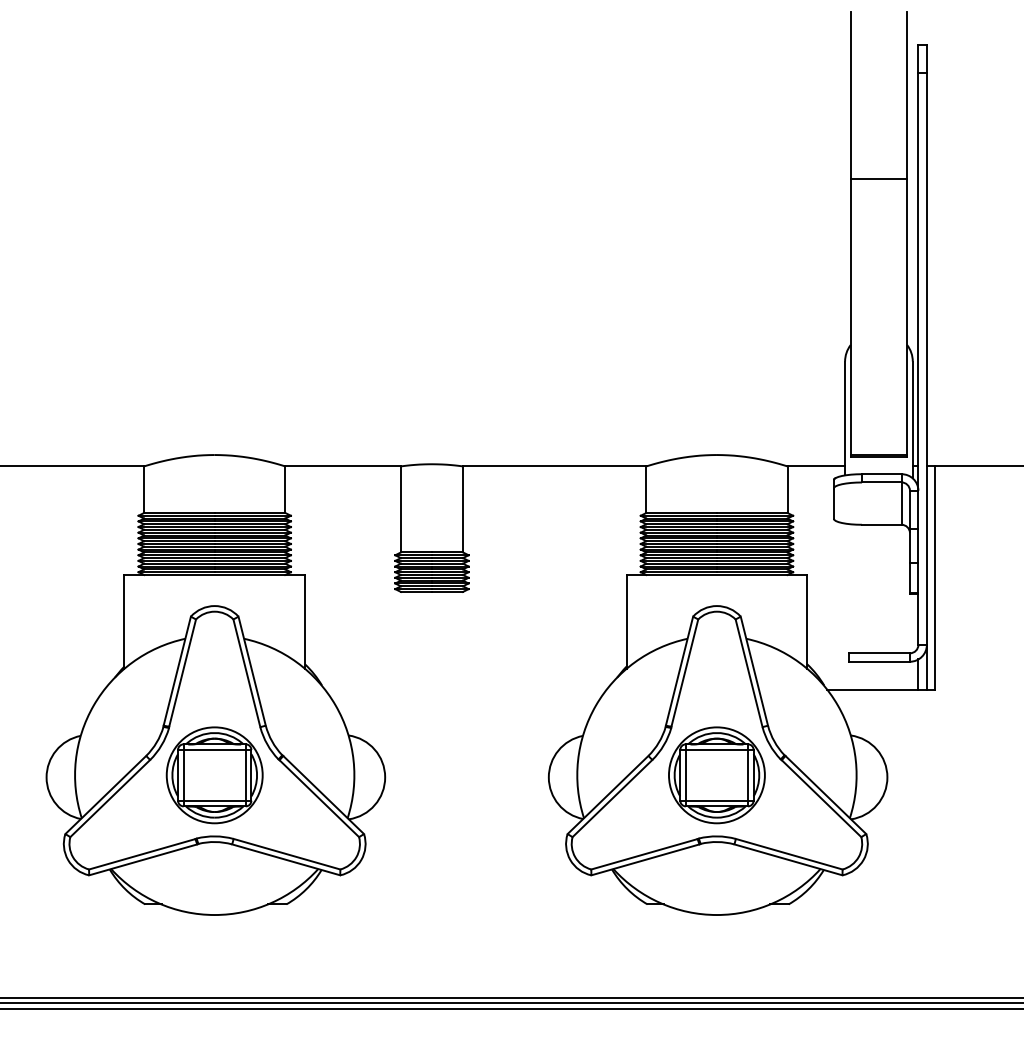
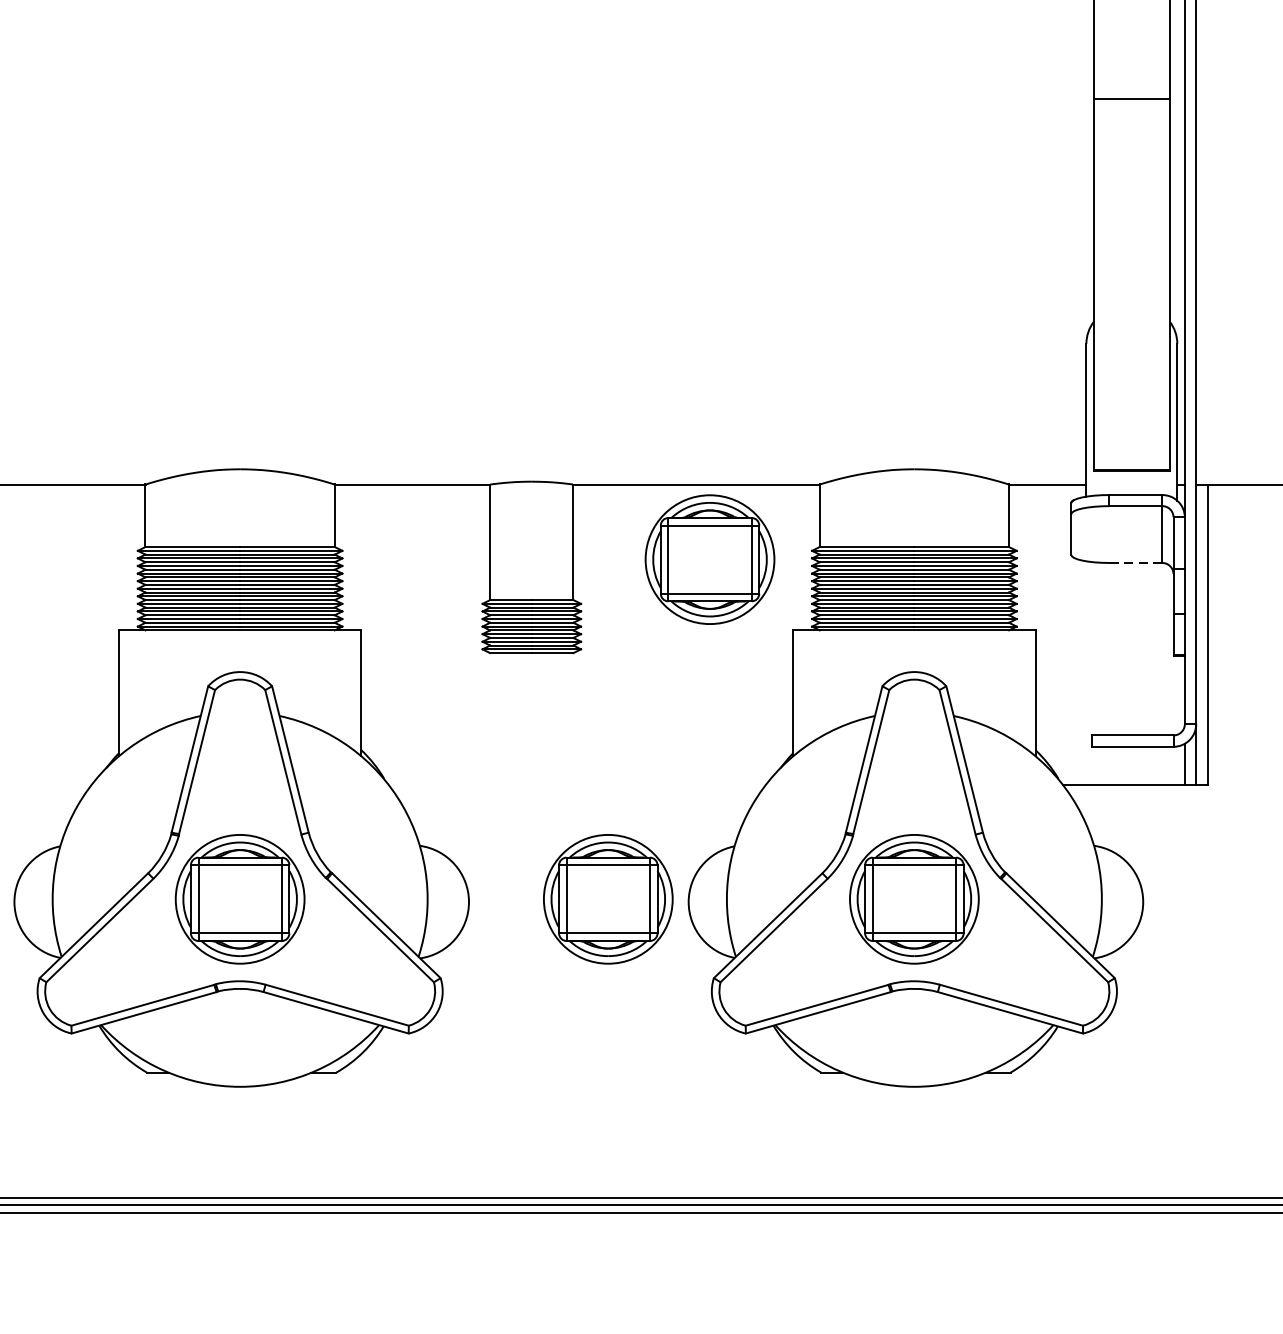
part: (564, 522) -> (709, 559), added
line: (881, 524) -> (1135, 562), solid -> dashed
part: (488, 775) -> (607, 899), added

